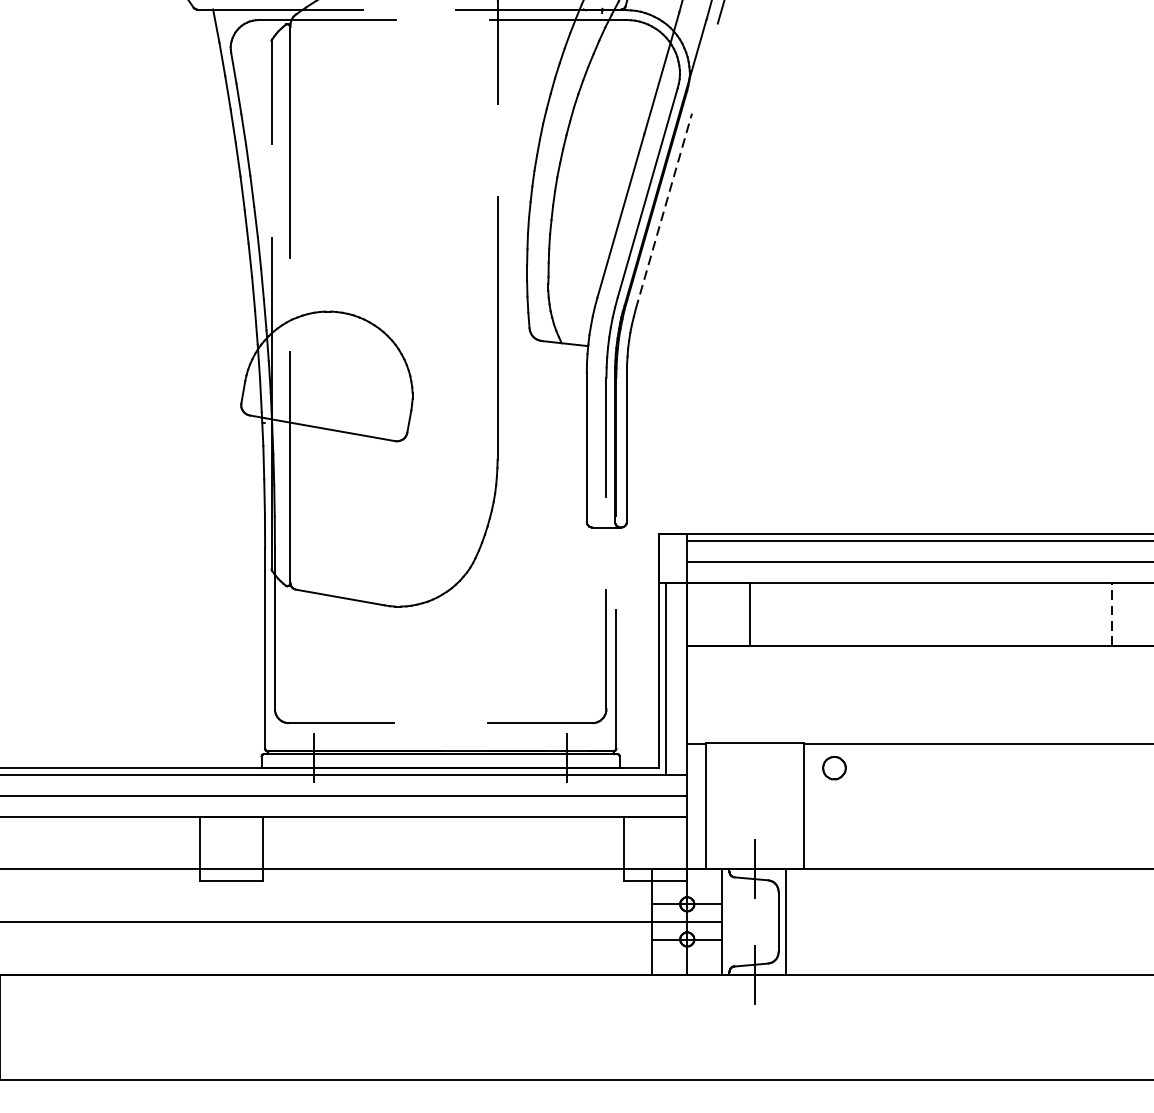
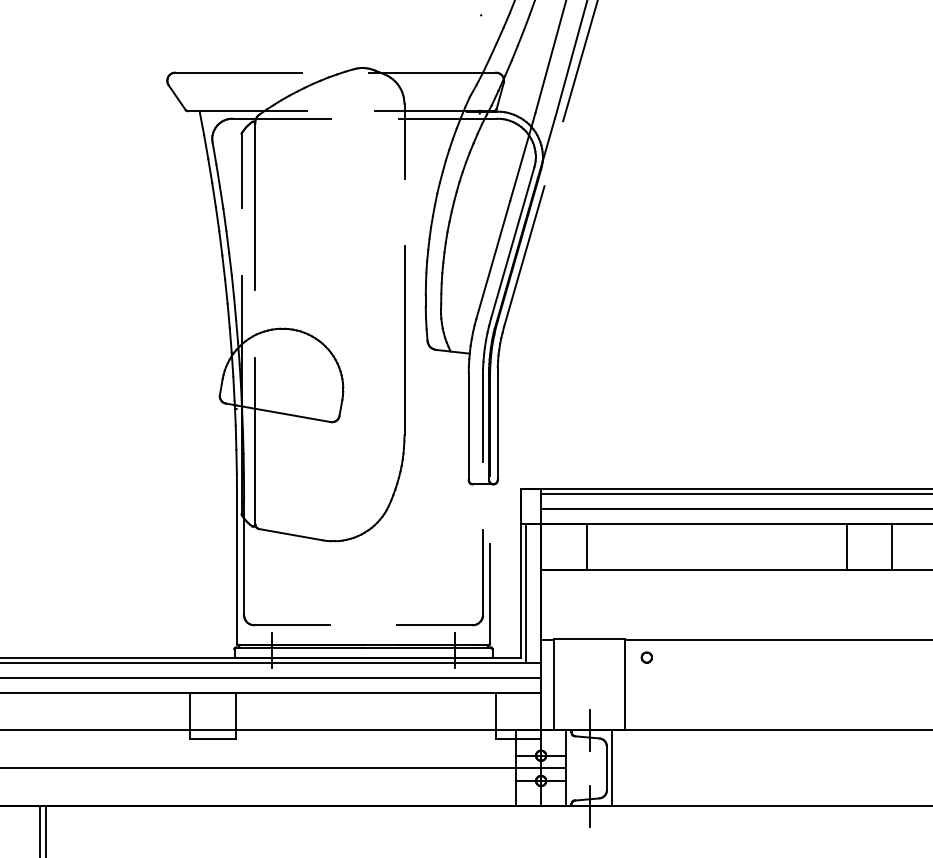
line: (664, 211) -> (524, 256), dashed -> solid
line: (1111, 613) -> (846, 546), dashed -> solid
part: (833, 767) -> (646, 657), size x0.62

